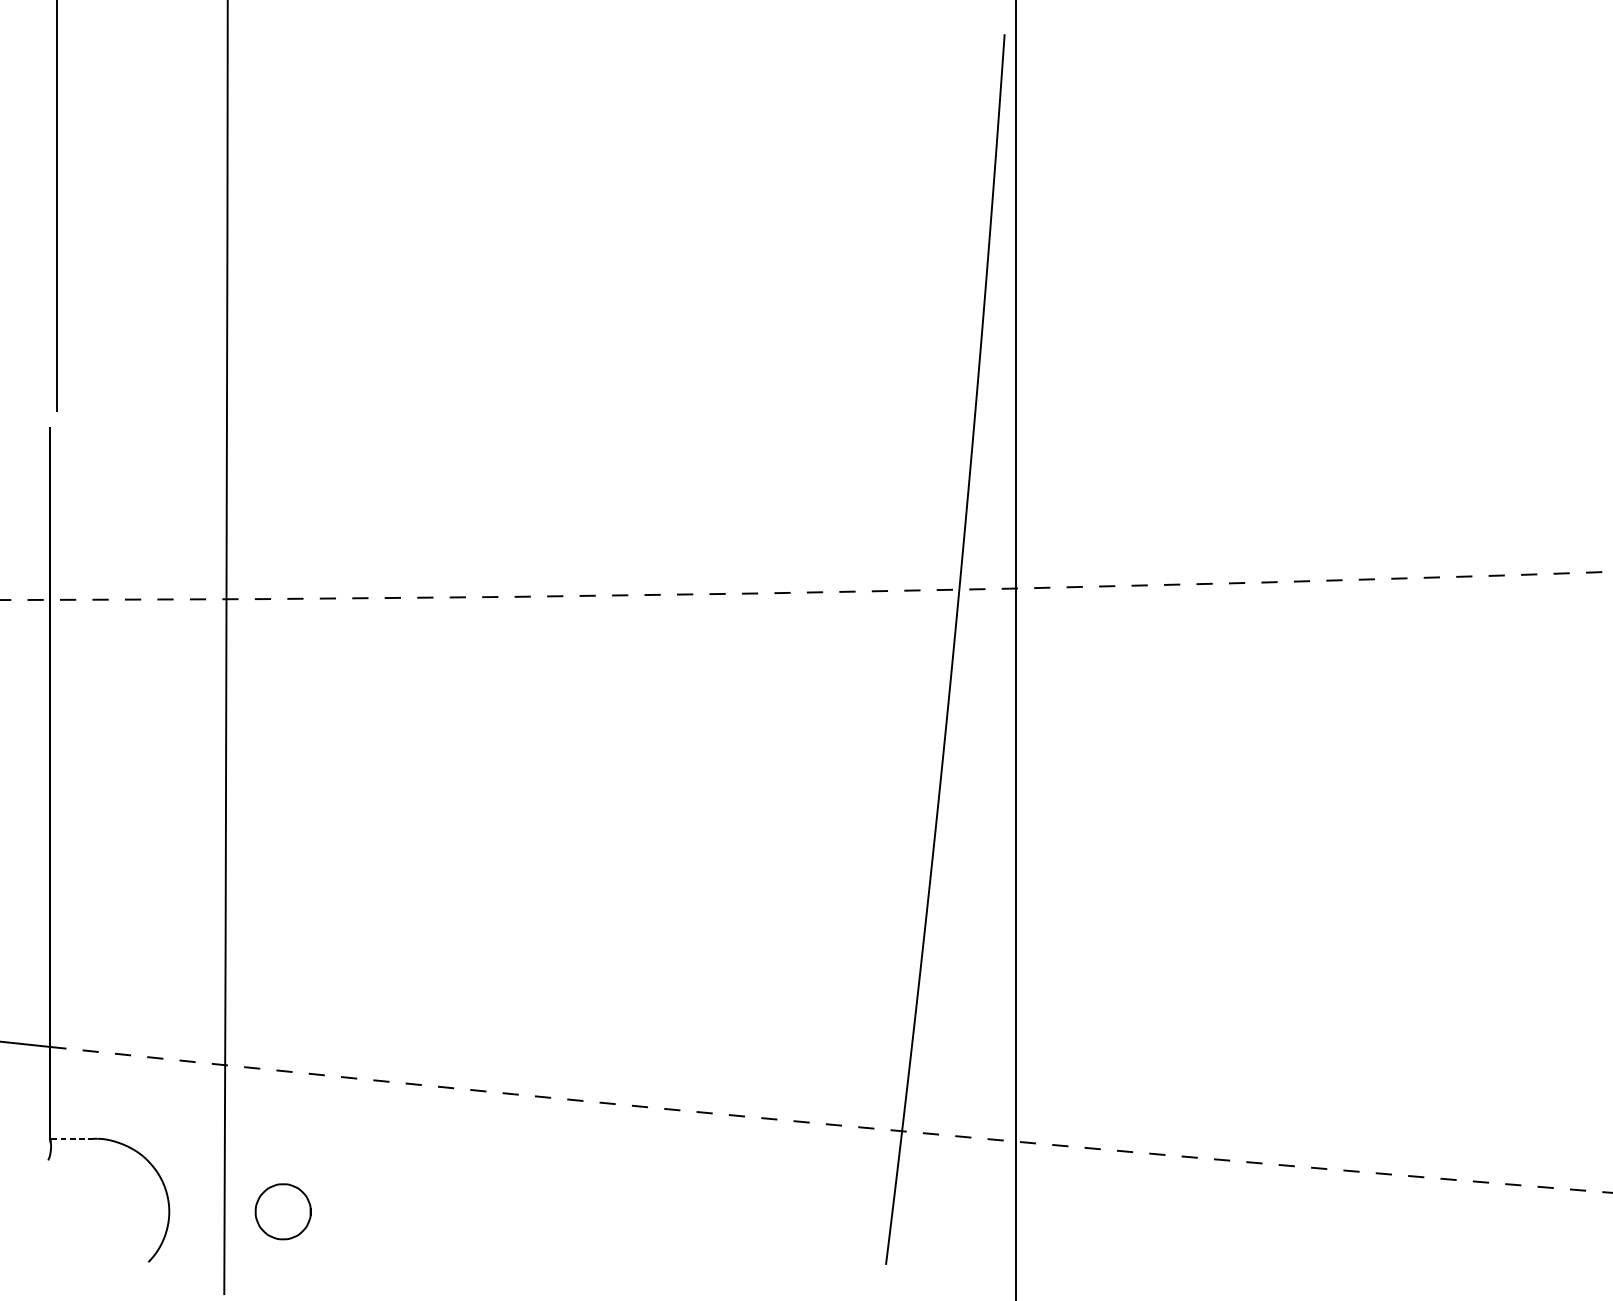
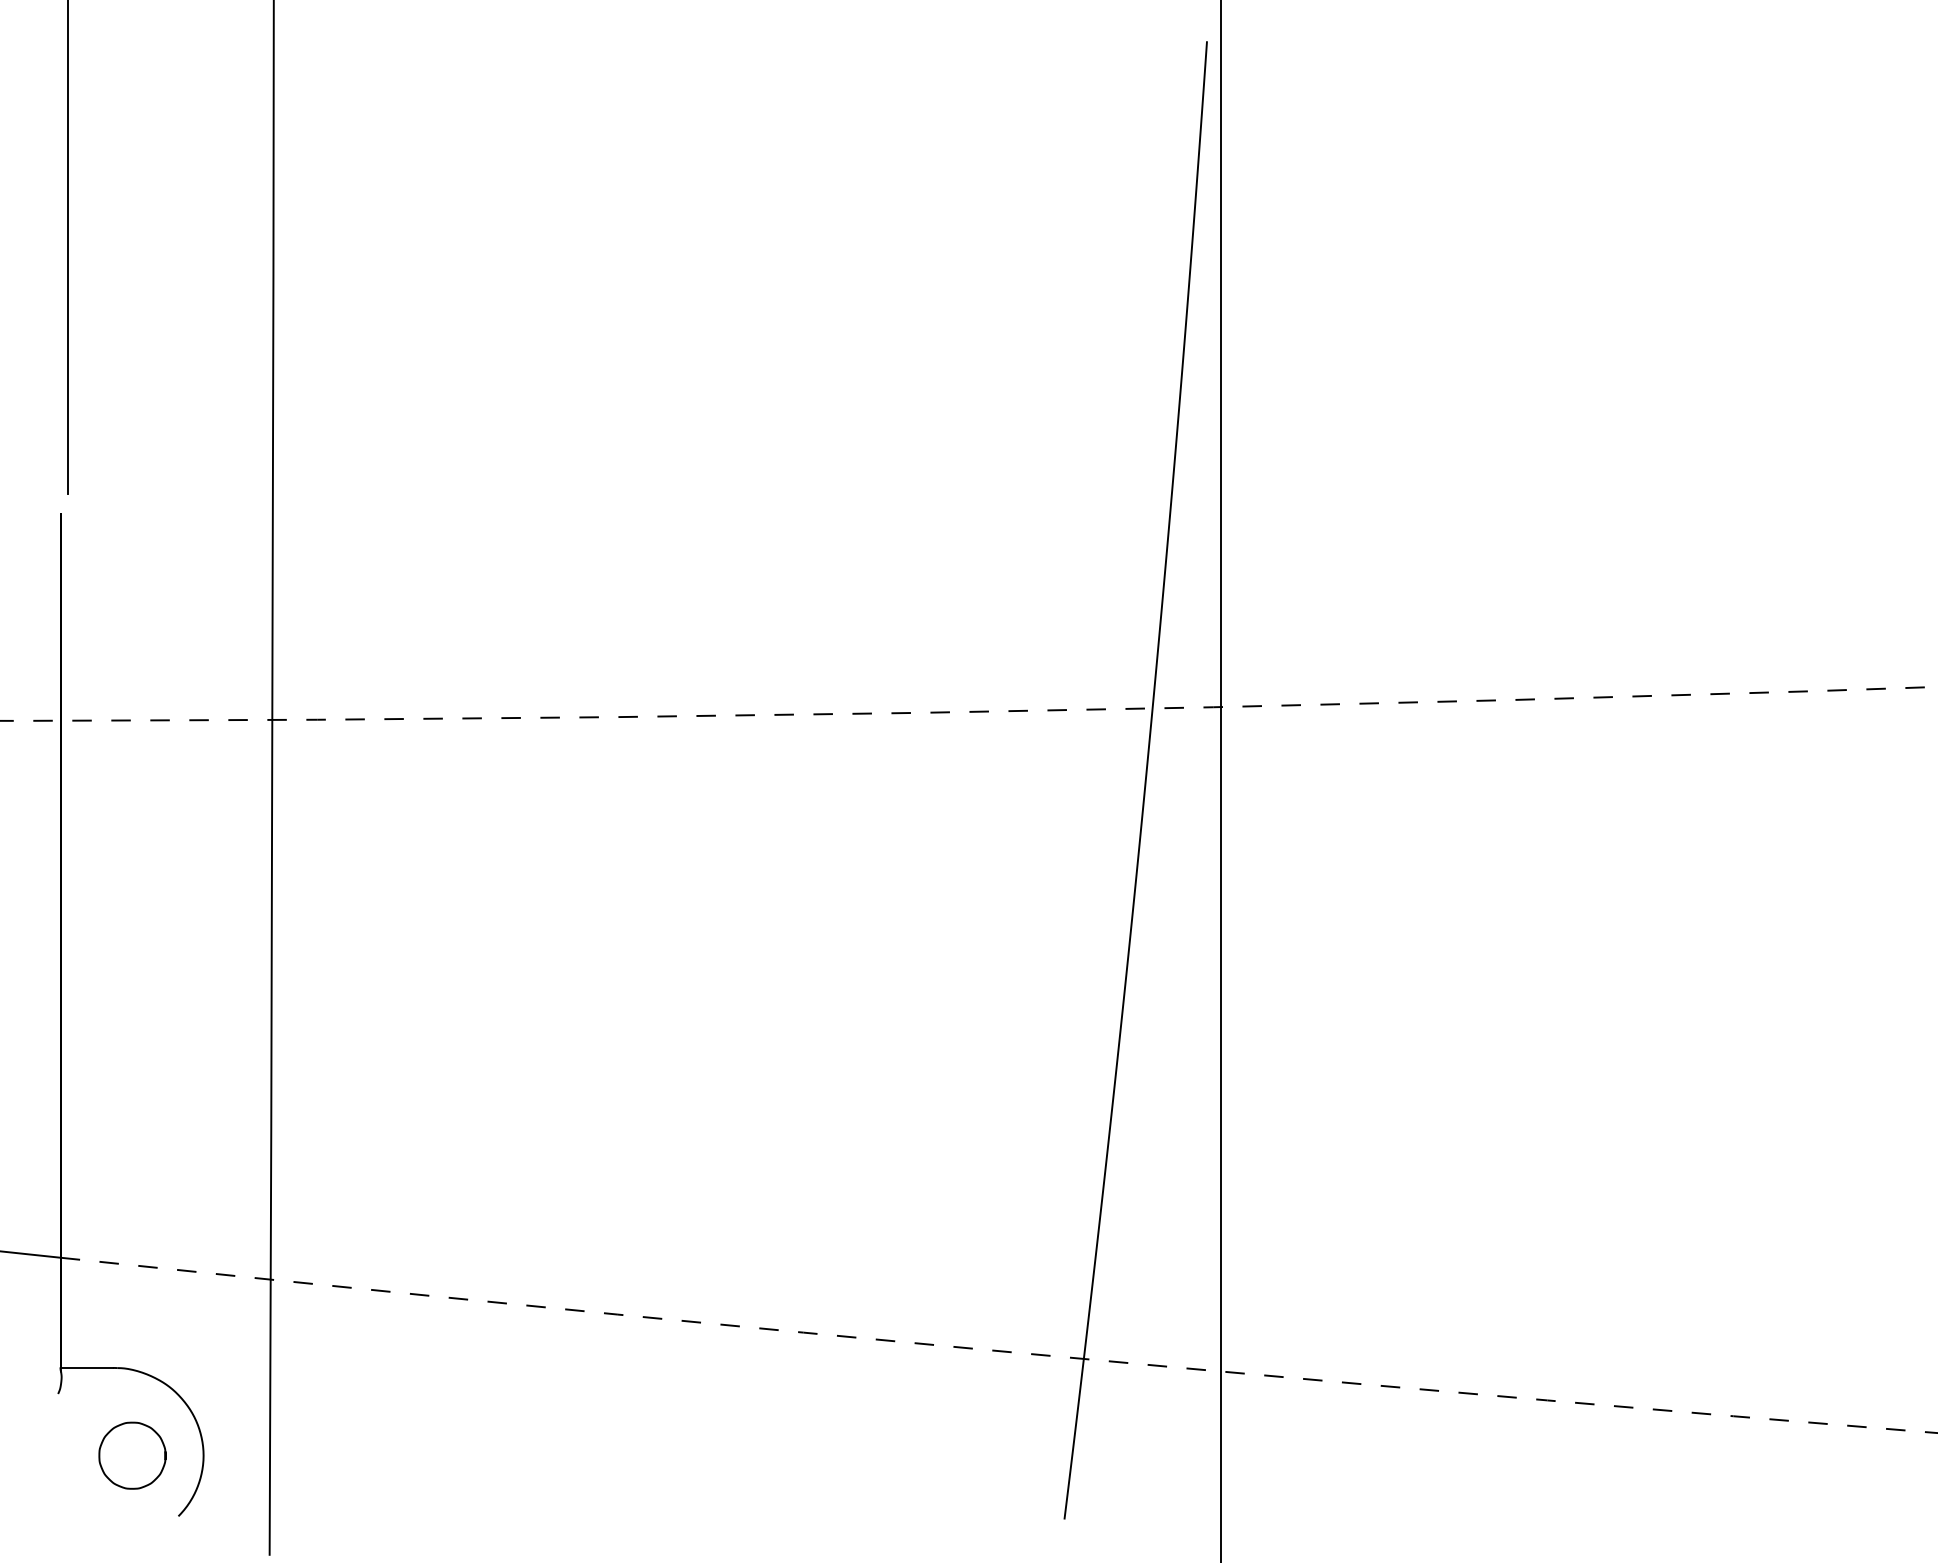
line: (71, 1138) -> (86, 1367), dashed -> solid
curve: (274, 1186) -> (122, 1425), moved

